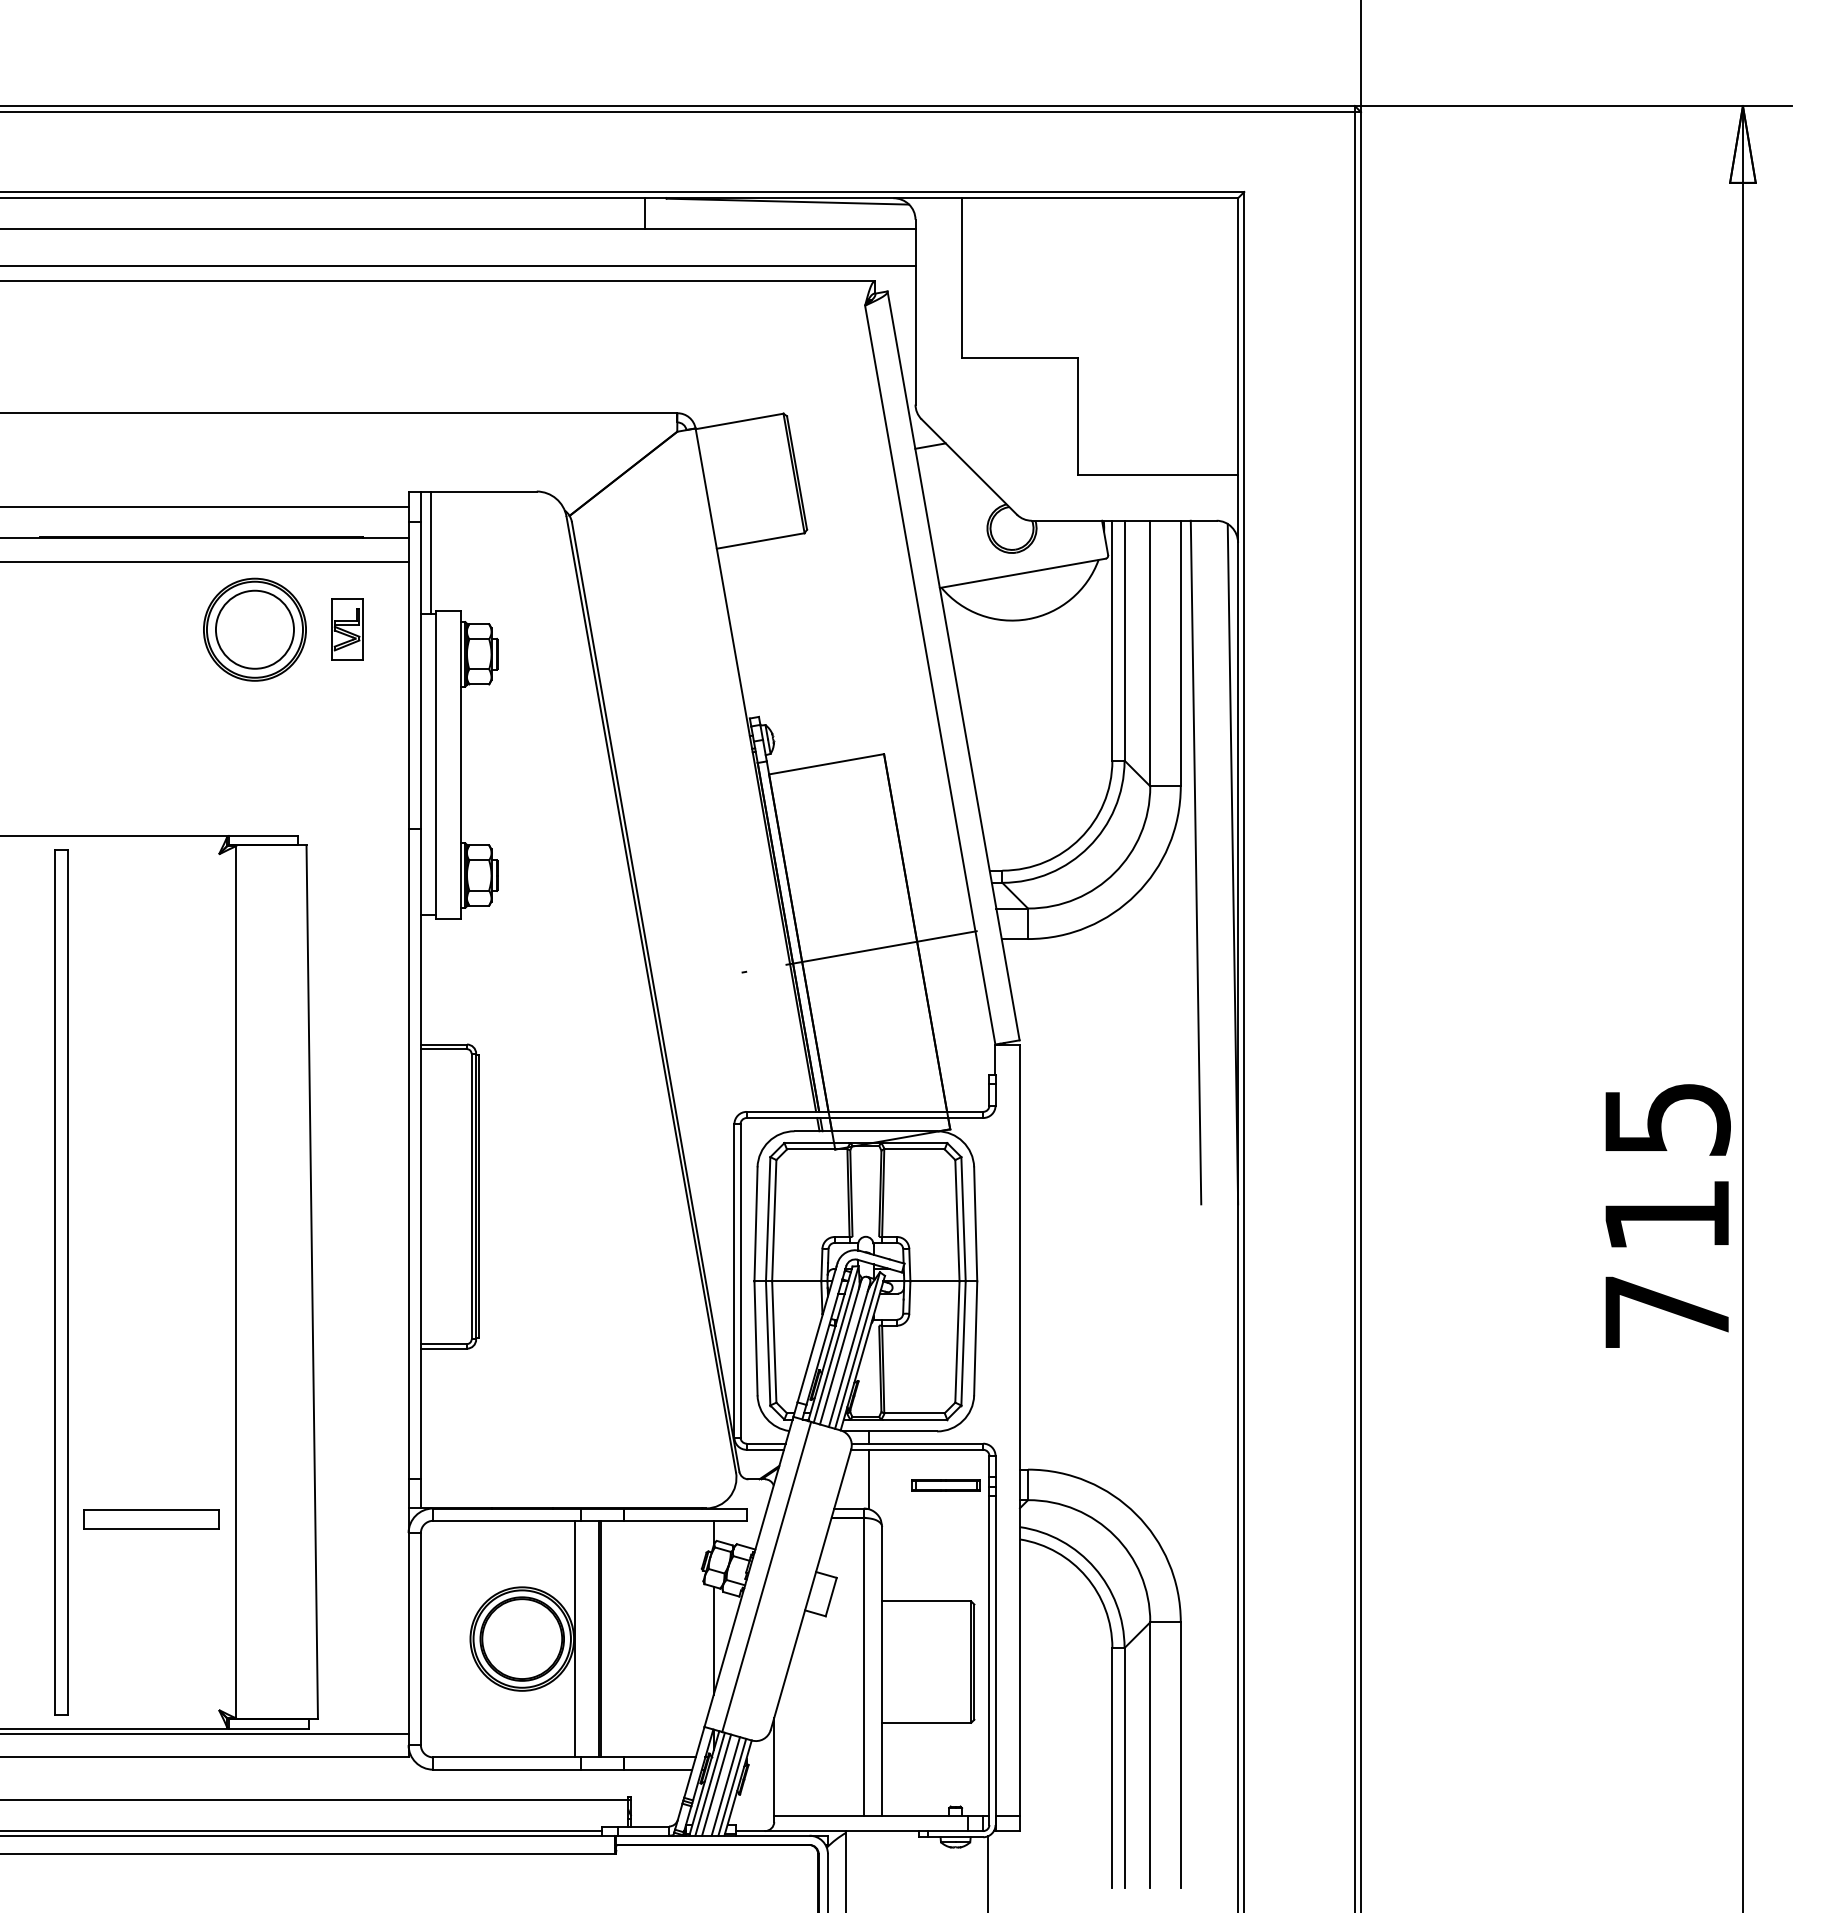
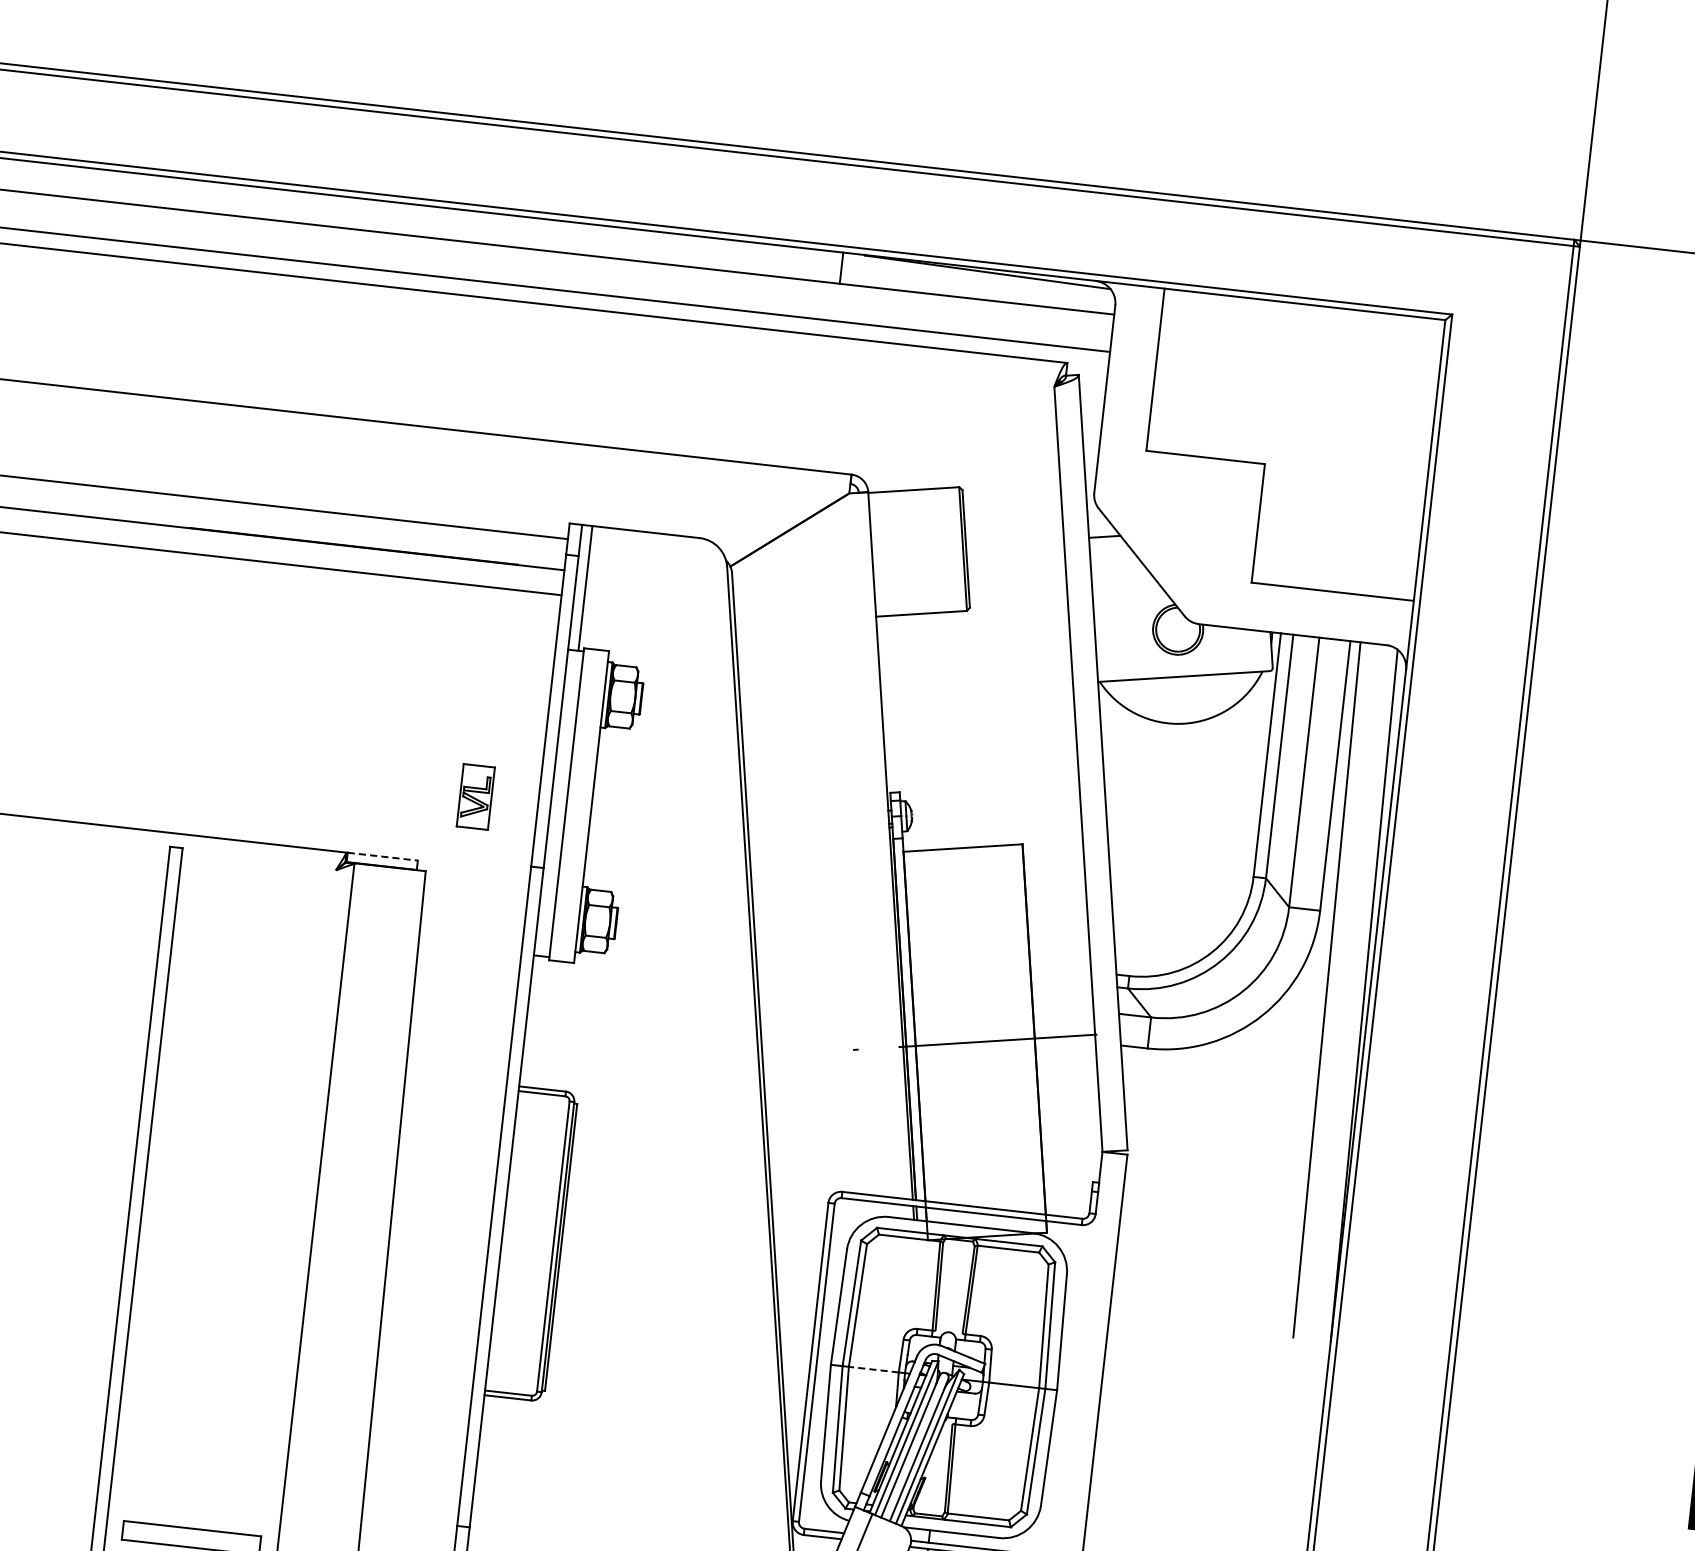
part: (254, 629) -> (397, 646), removed
part: (347, 629) -> (476, 796), moved
line: (263, 835) -> (383, 856), solid -> dashed
line: (796, 1281) -> (873, 1369), solid -> dashed

